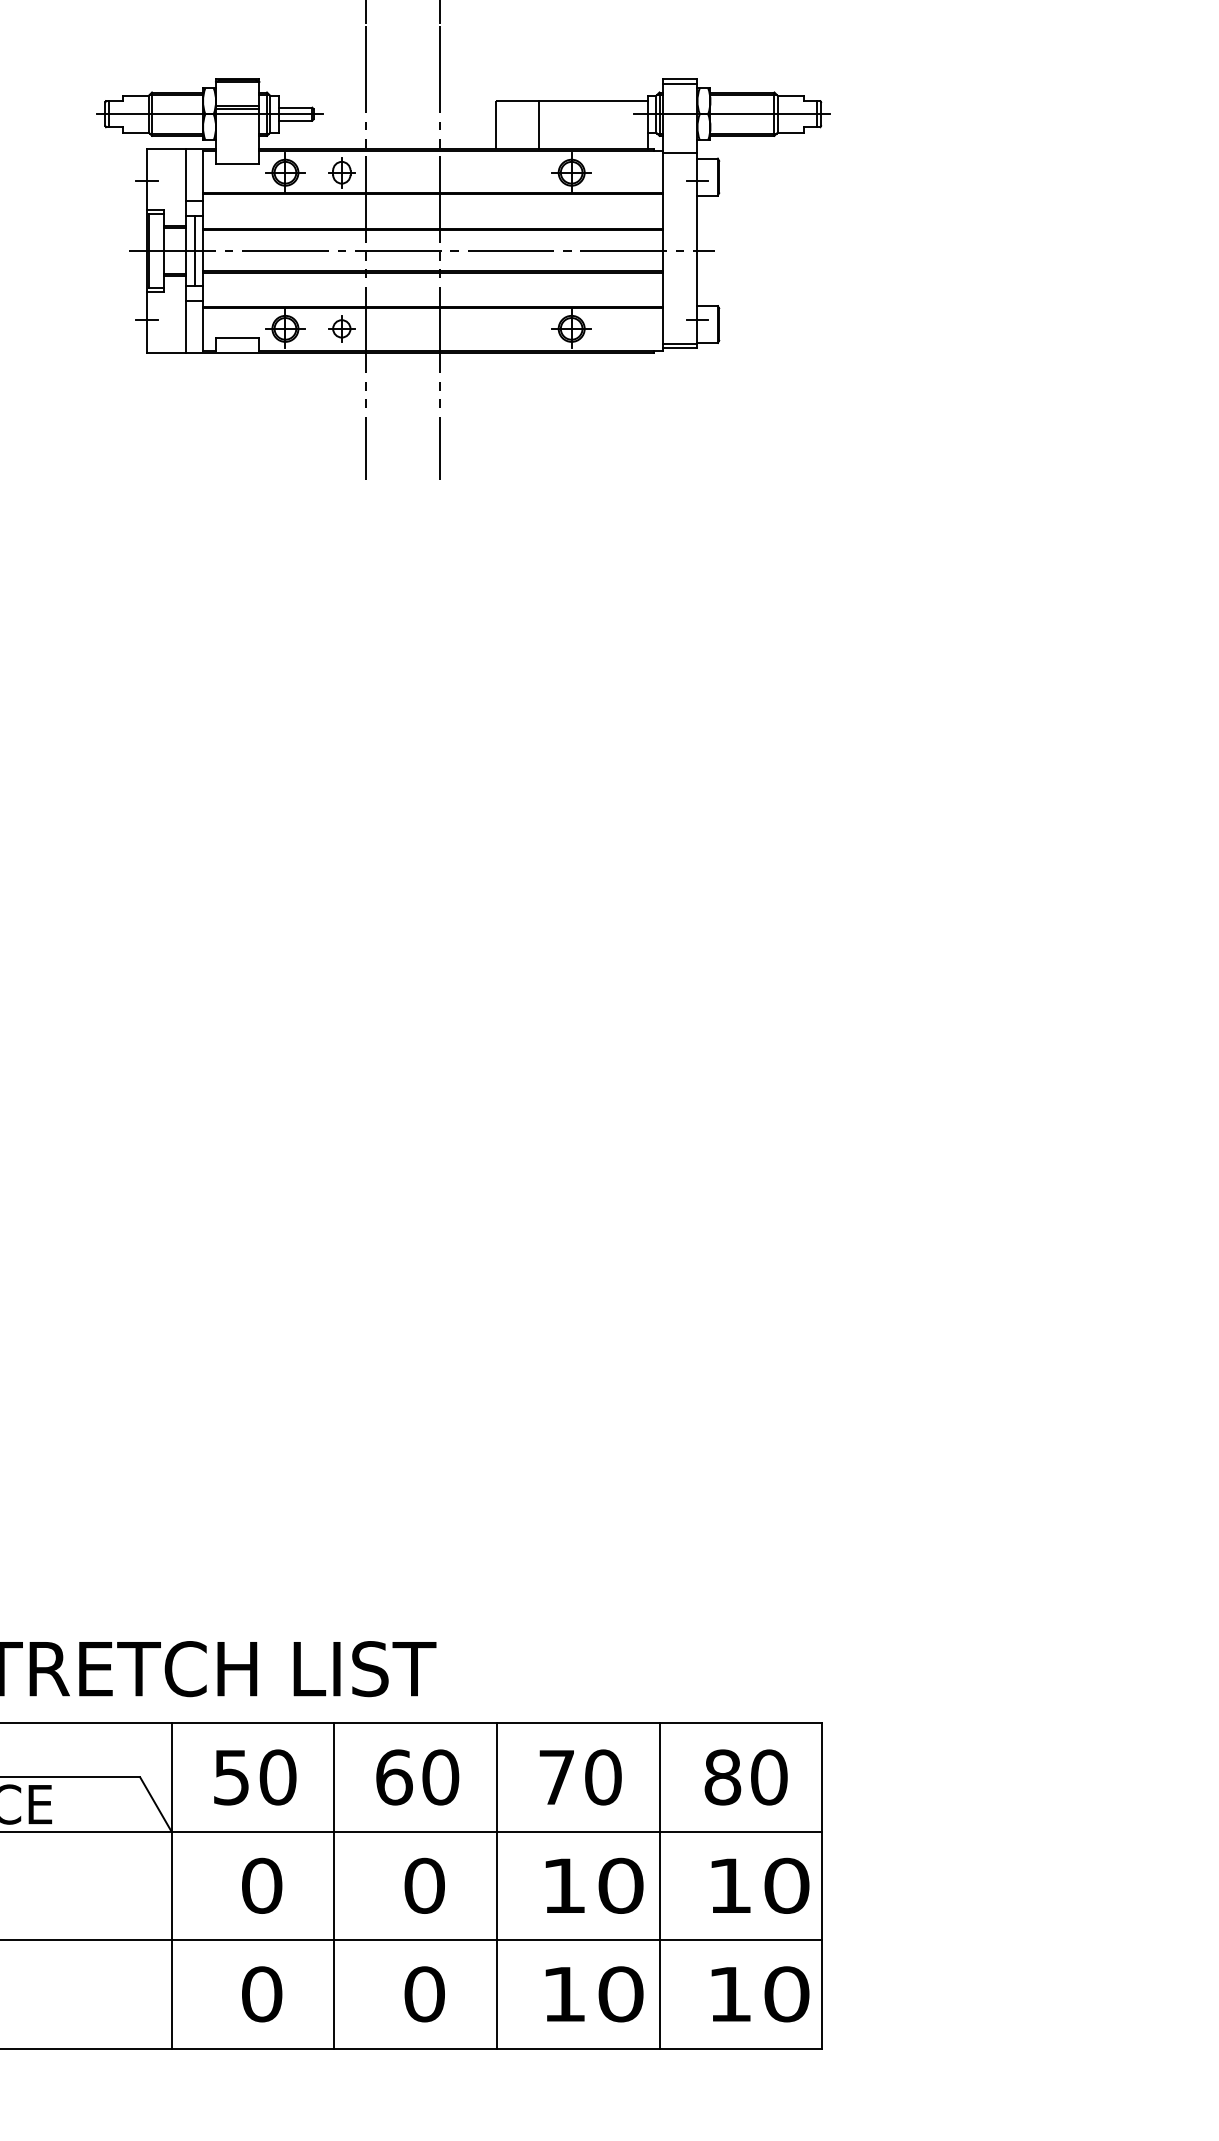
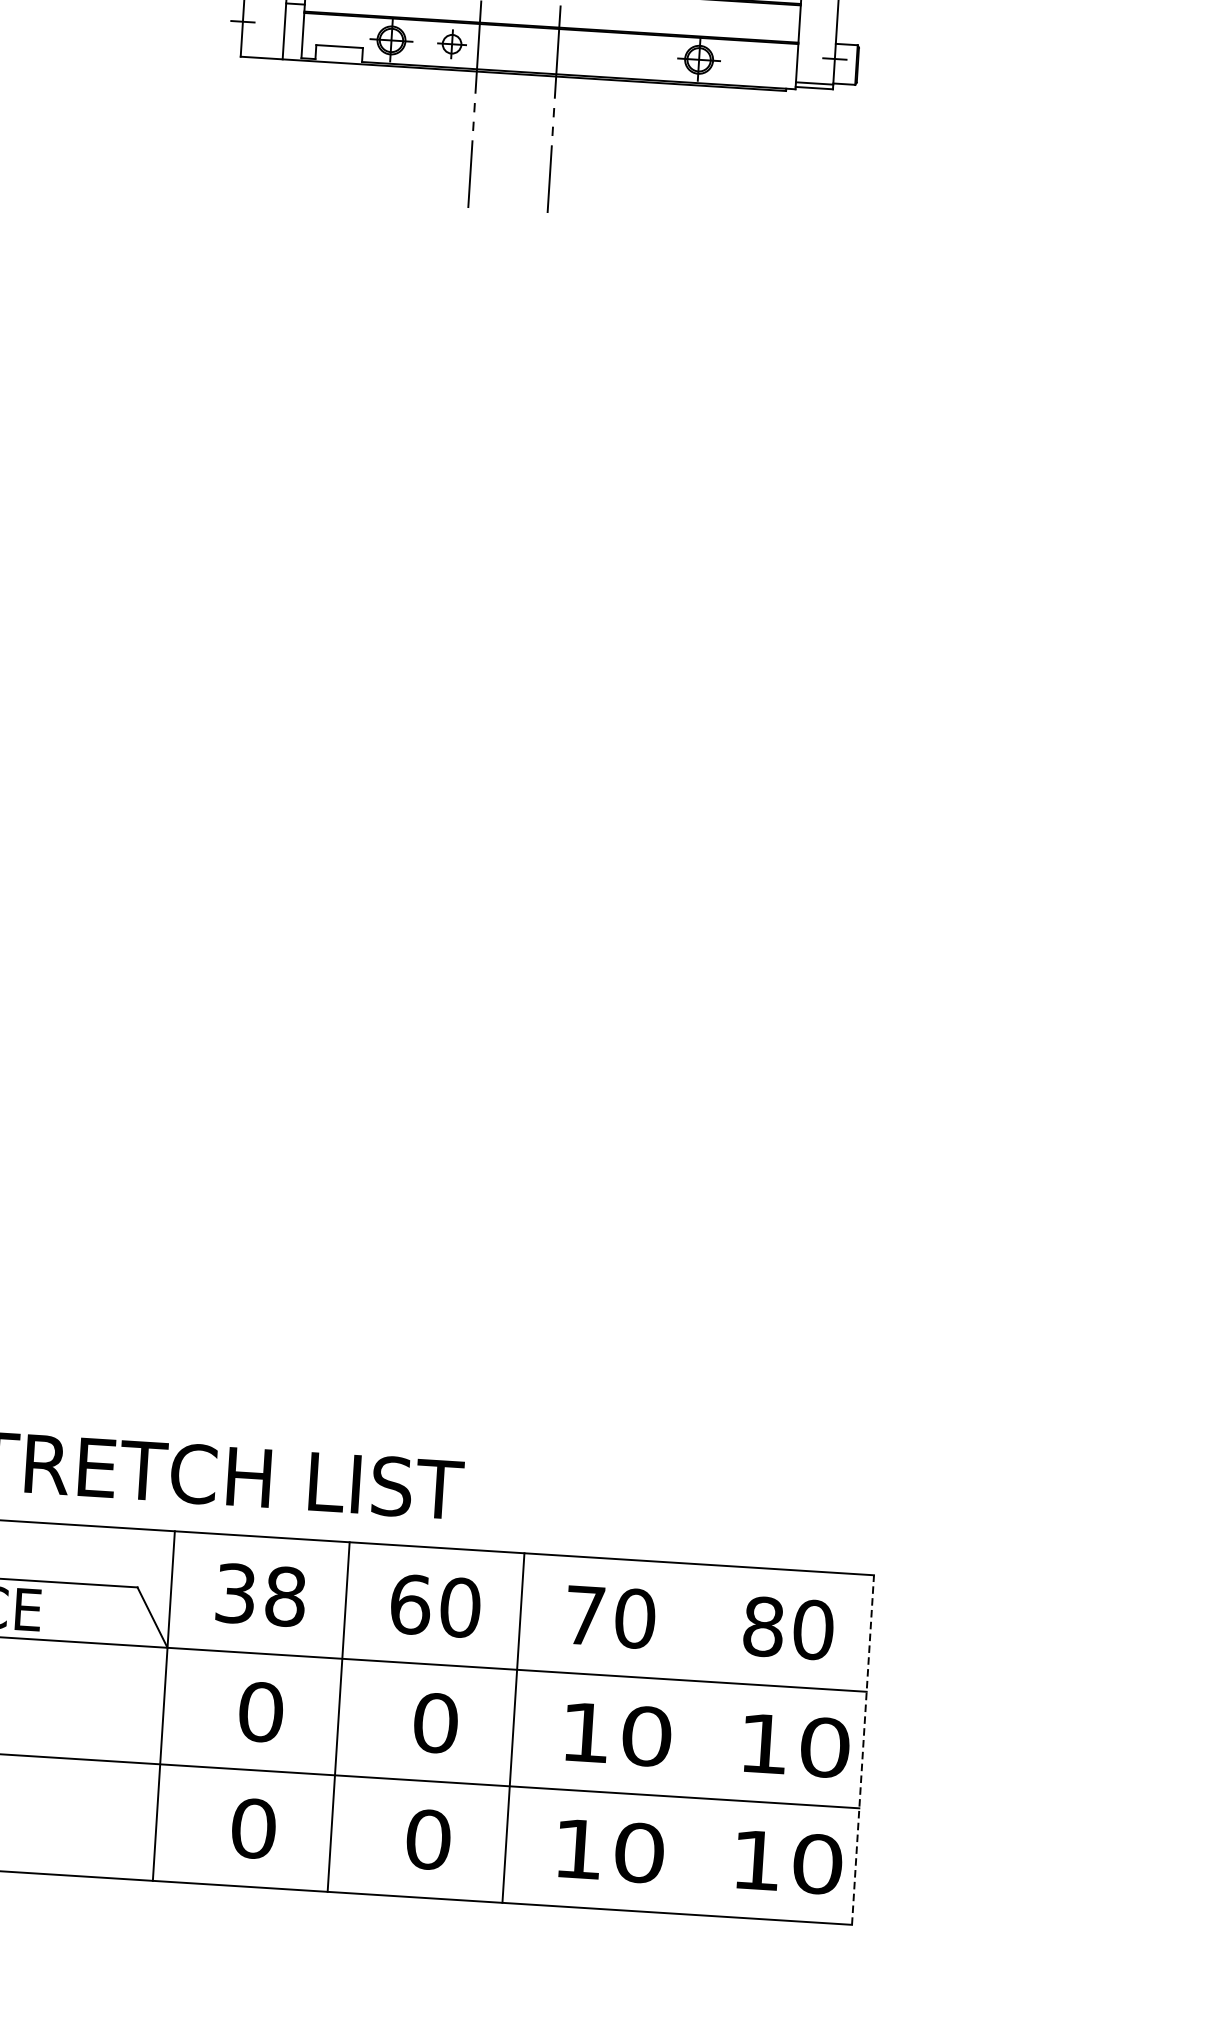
text: (255, 1777) -> (261, 1595), 50 -> 38
line: (659, 1885) -> (688, 1738), removed
line: (822, 1885) -> (863, 1749), solid -> dashed

